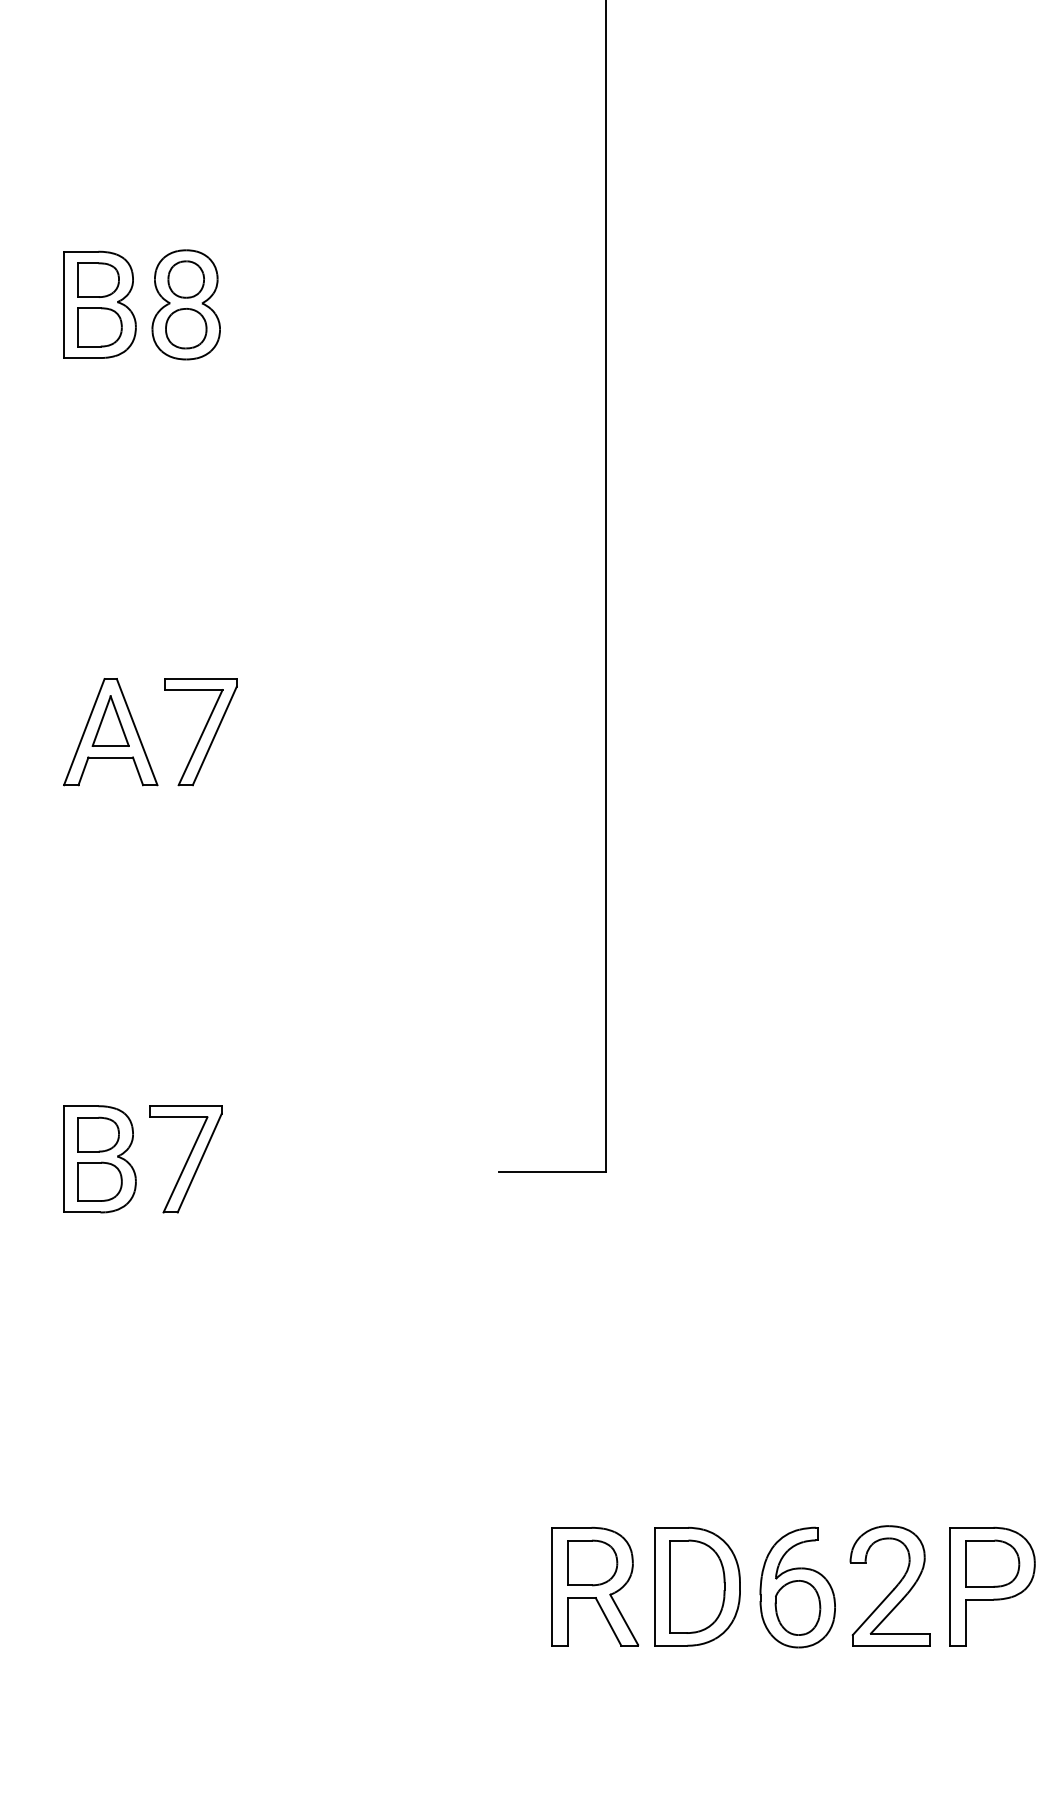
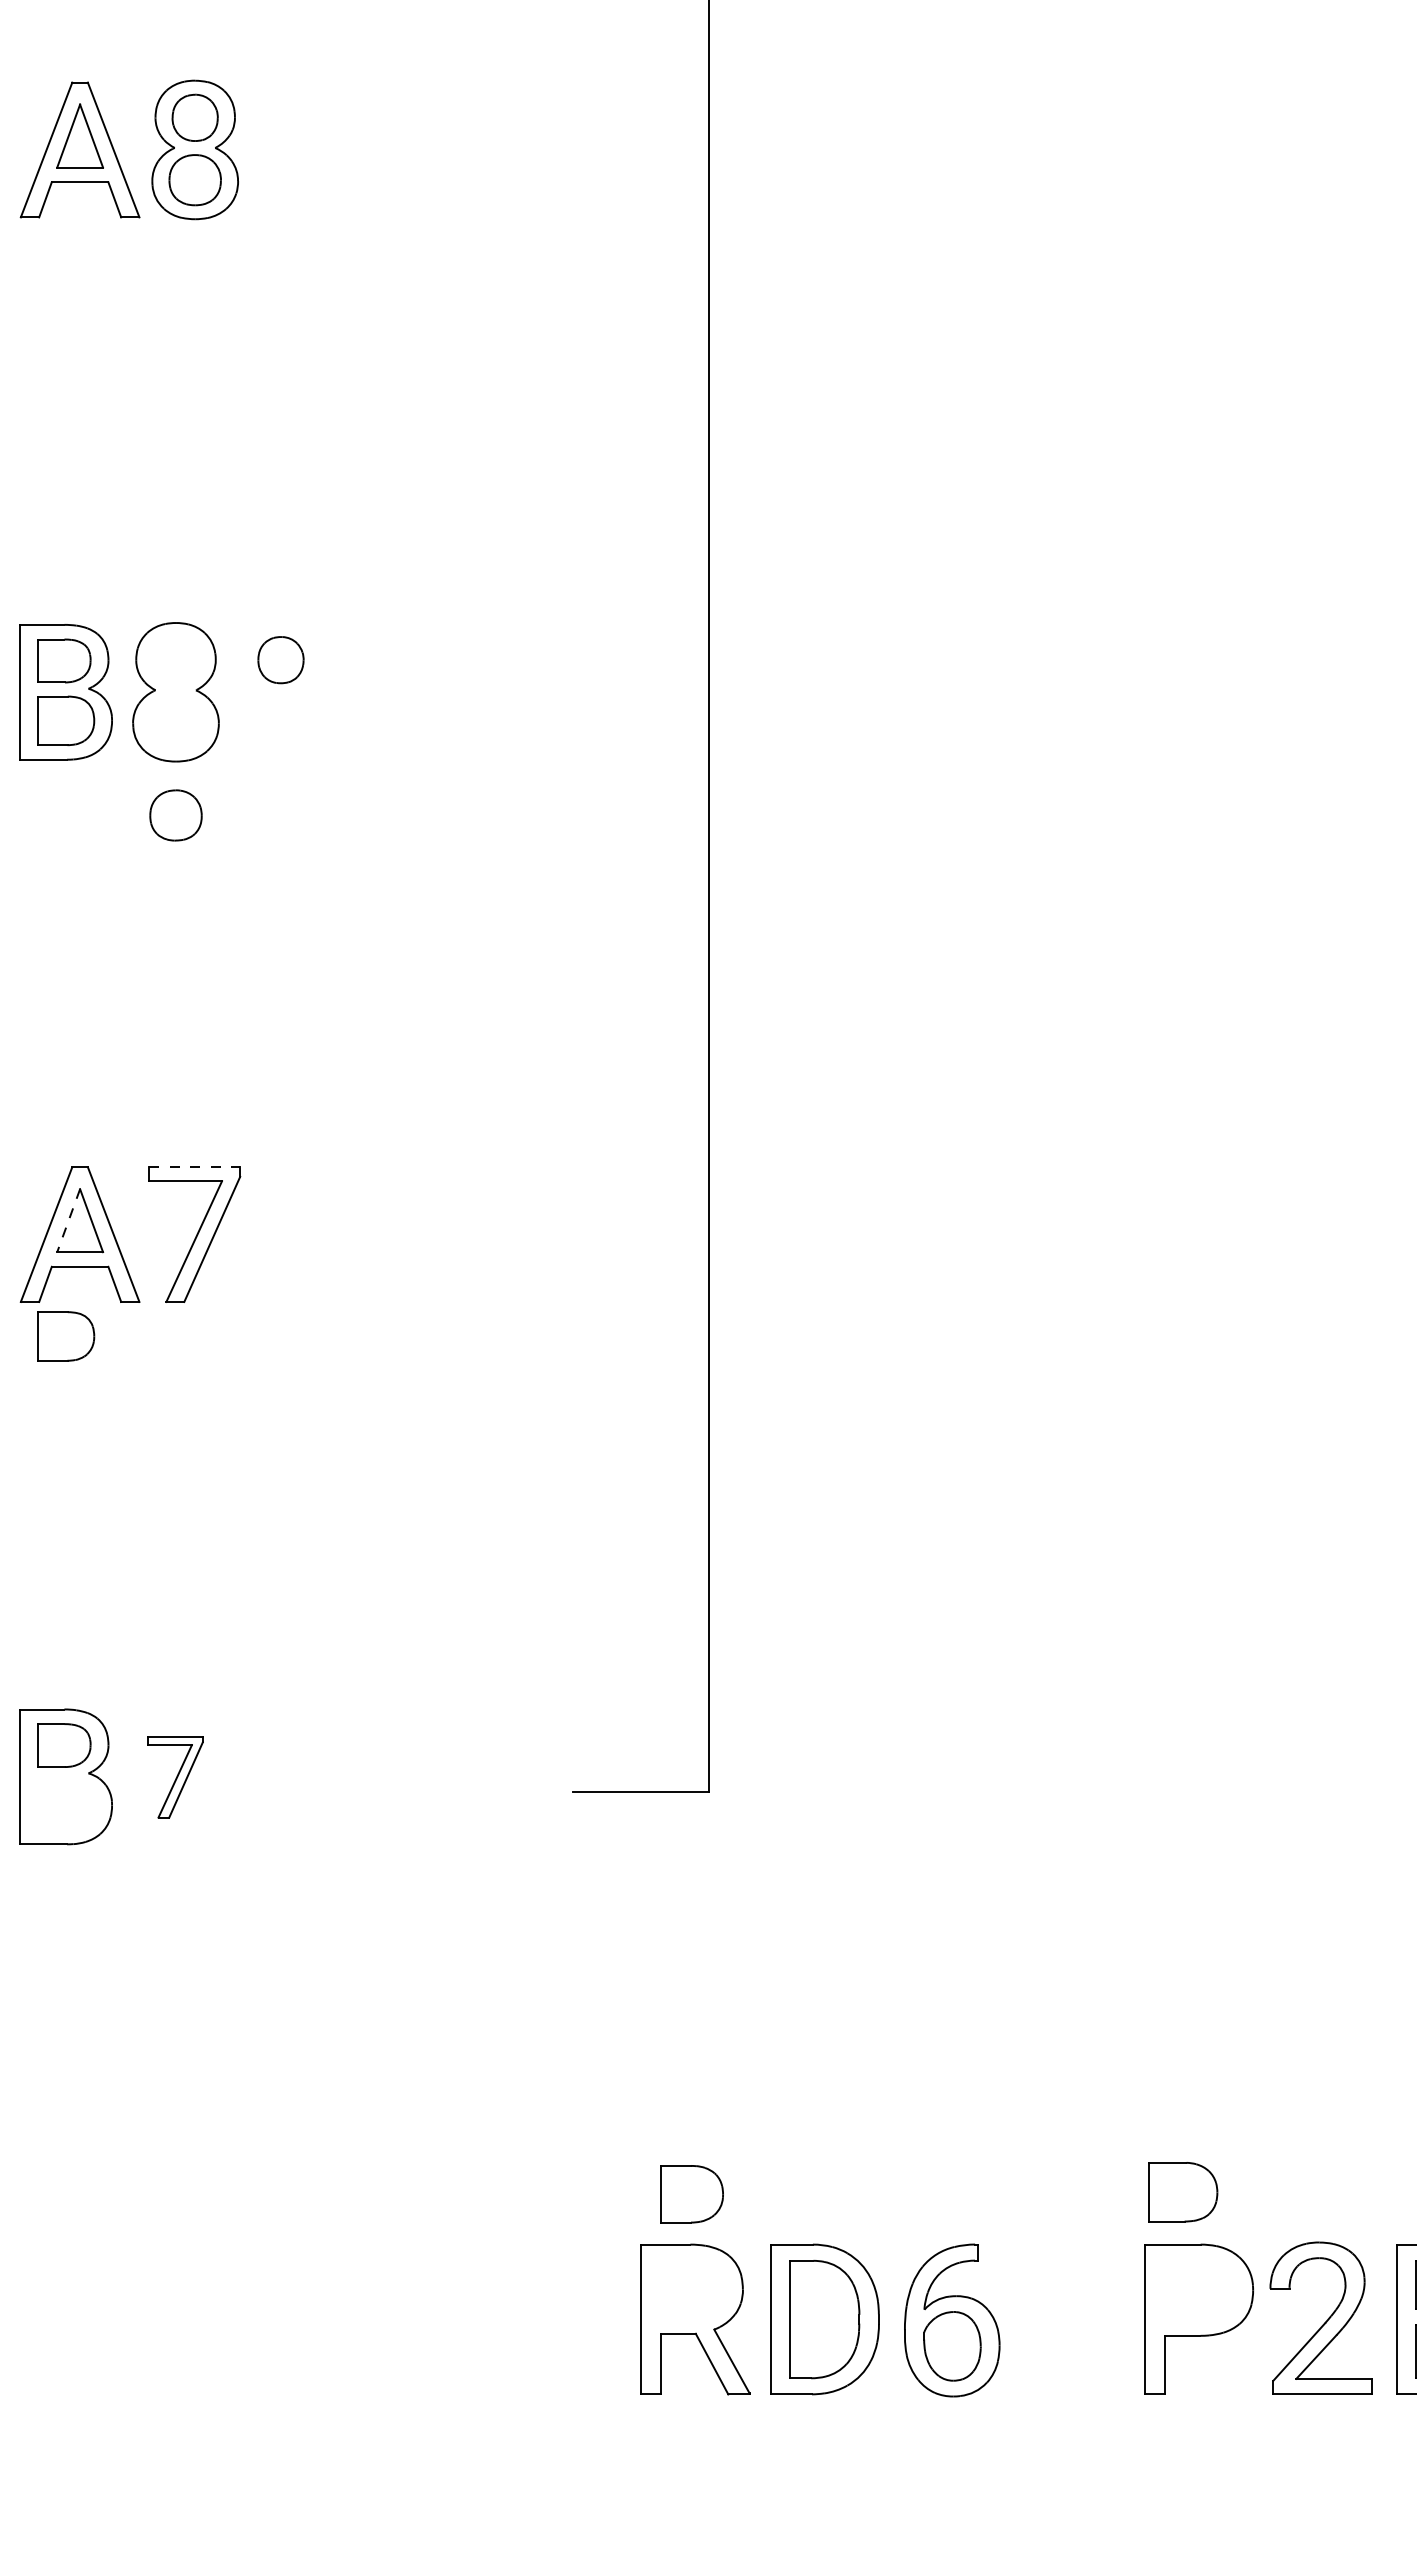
part: (185, 279) -> (280, 660), moved
part: (185, 328) -> (175, 815), moved
line: (200, 679) -> (194, 1167), solid -> dashed
line: (101, 721) -> (68, 1220), solid -> dashed
part: (185, 1159) -> (175, 1777), size x0.6
part: (100, 1181) -> (66, 1336), moved
part: (592, 1563) -> (691, 2194), moved
part: (992, 1563) -> (1183, 2192), moved
part: (894, 1586) -> (1075, 2319), removed

